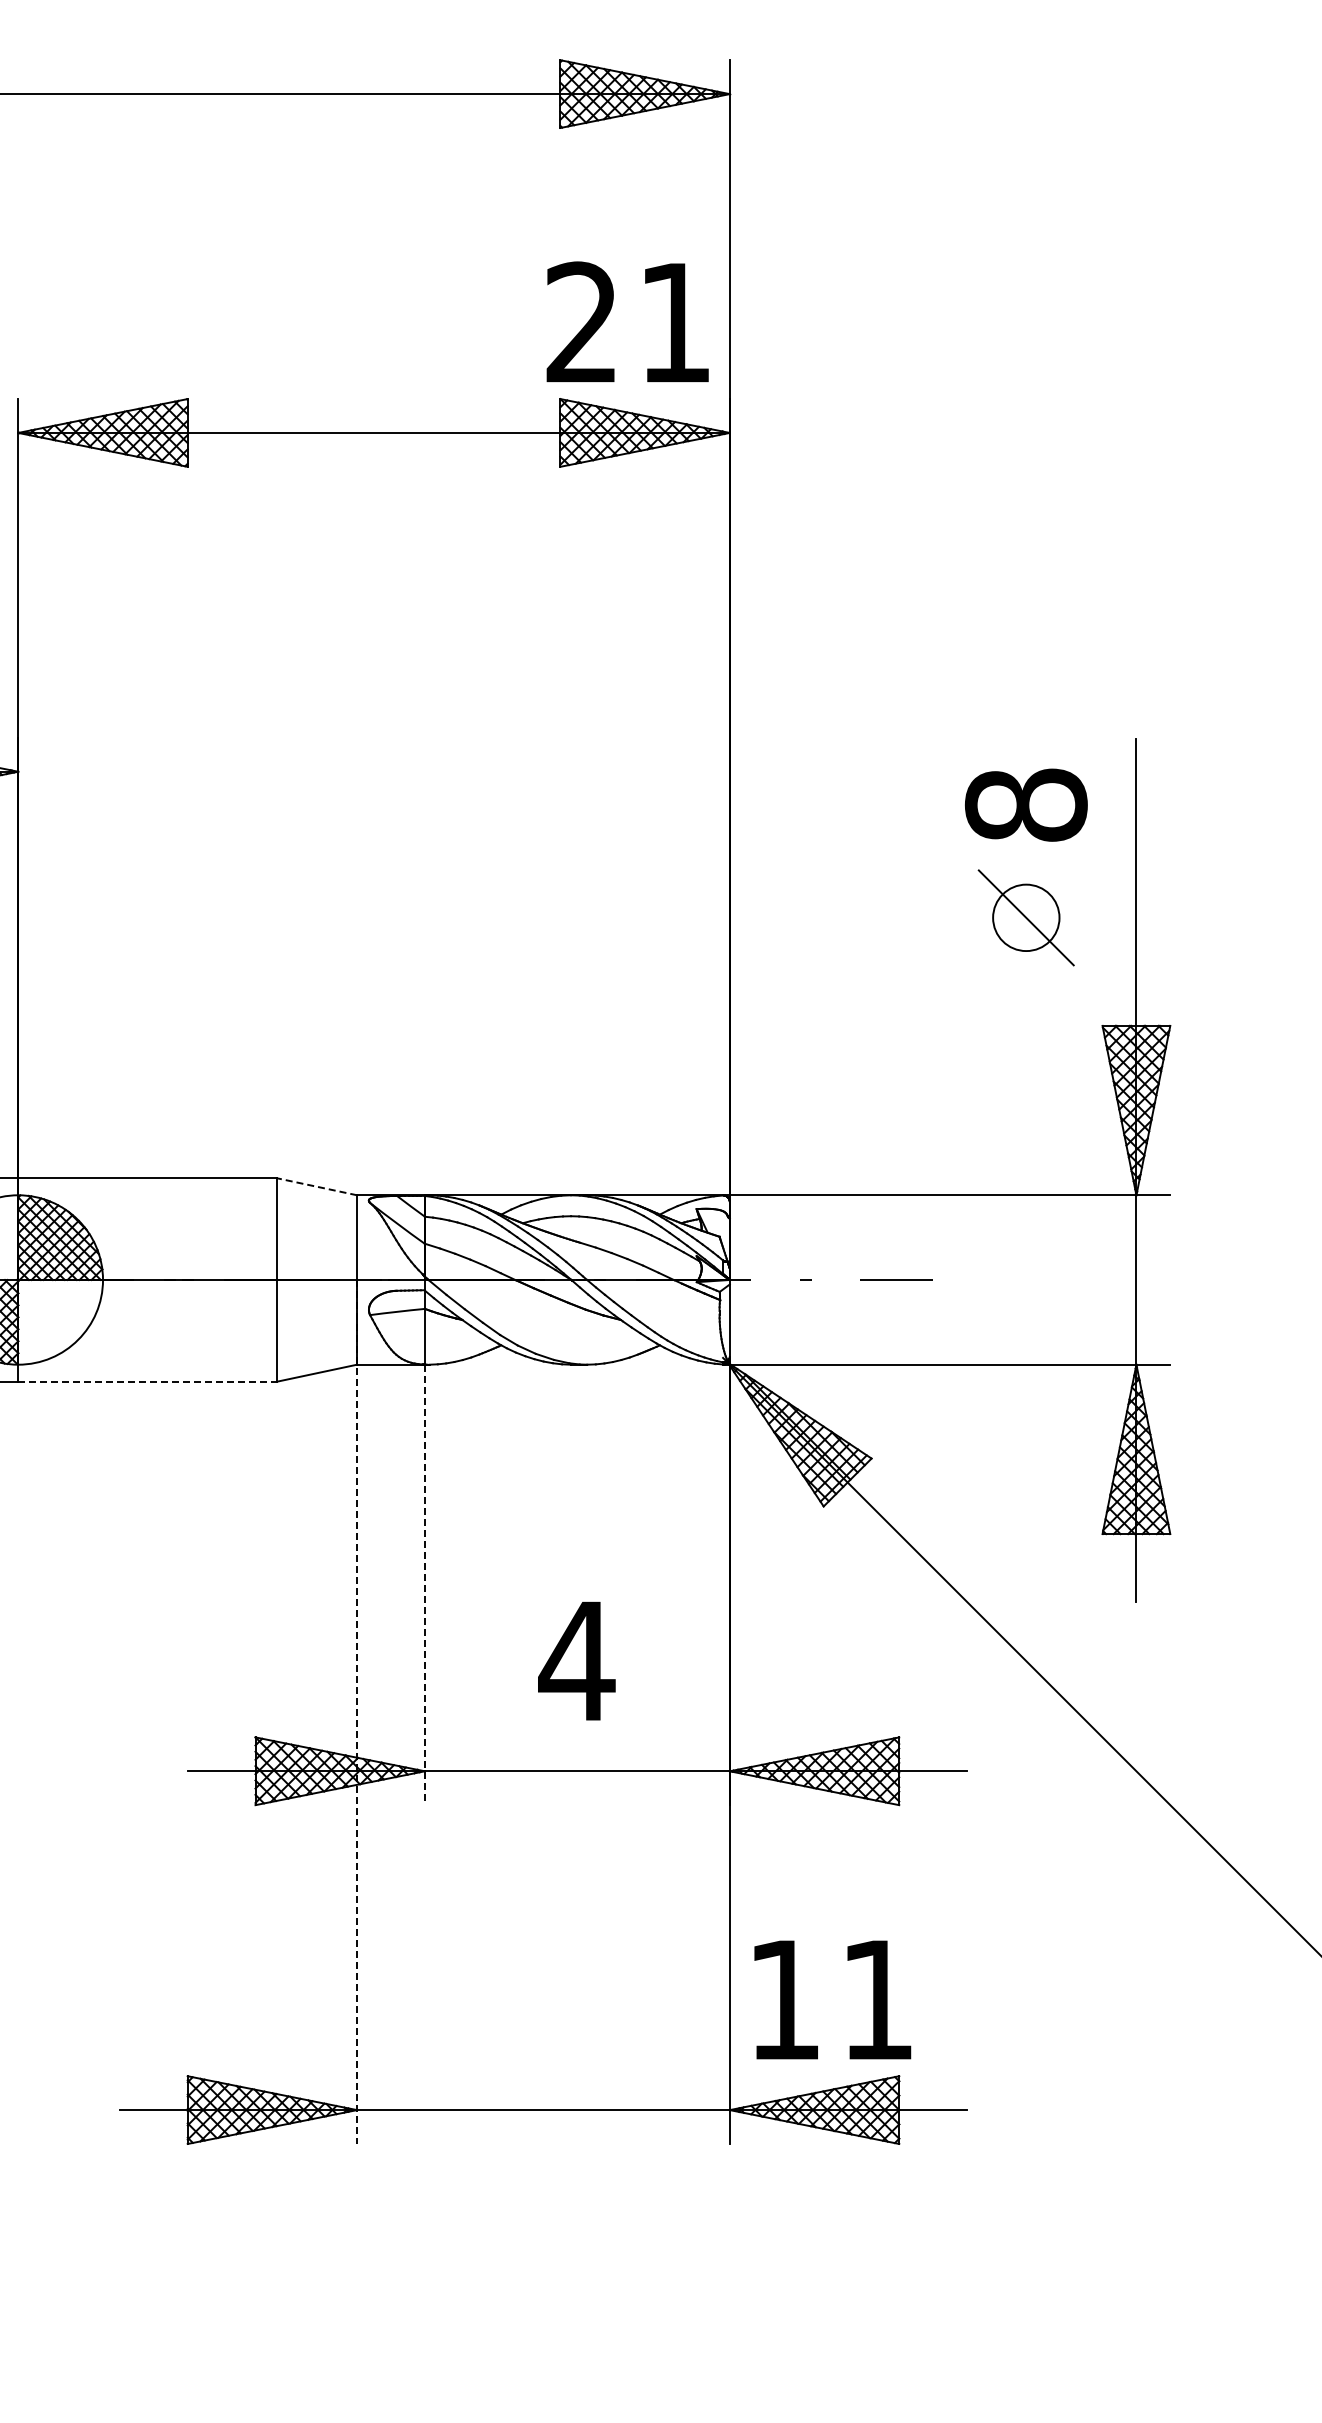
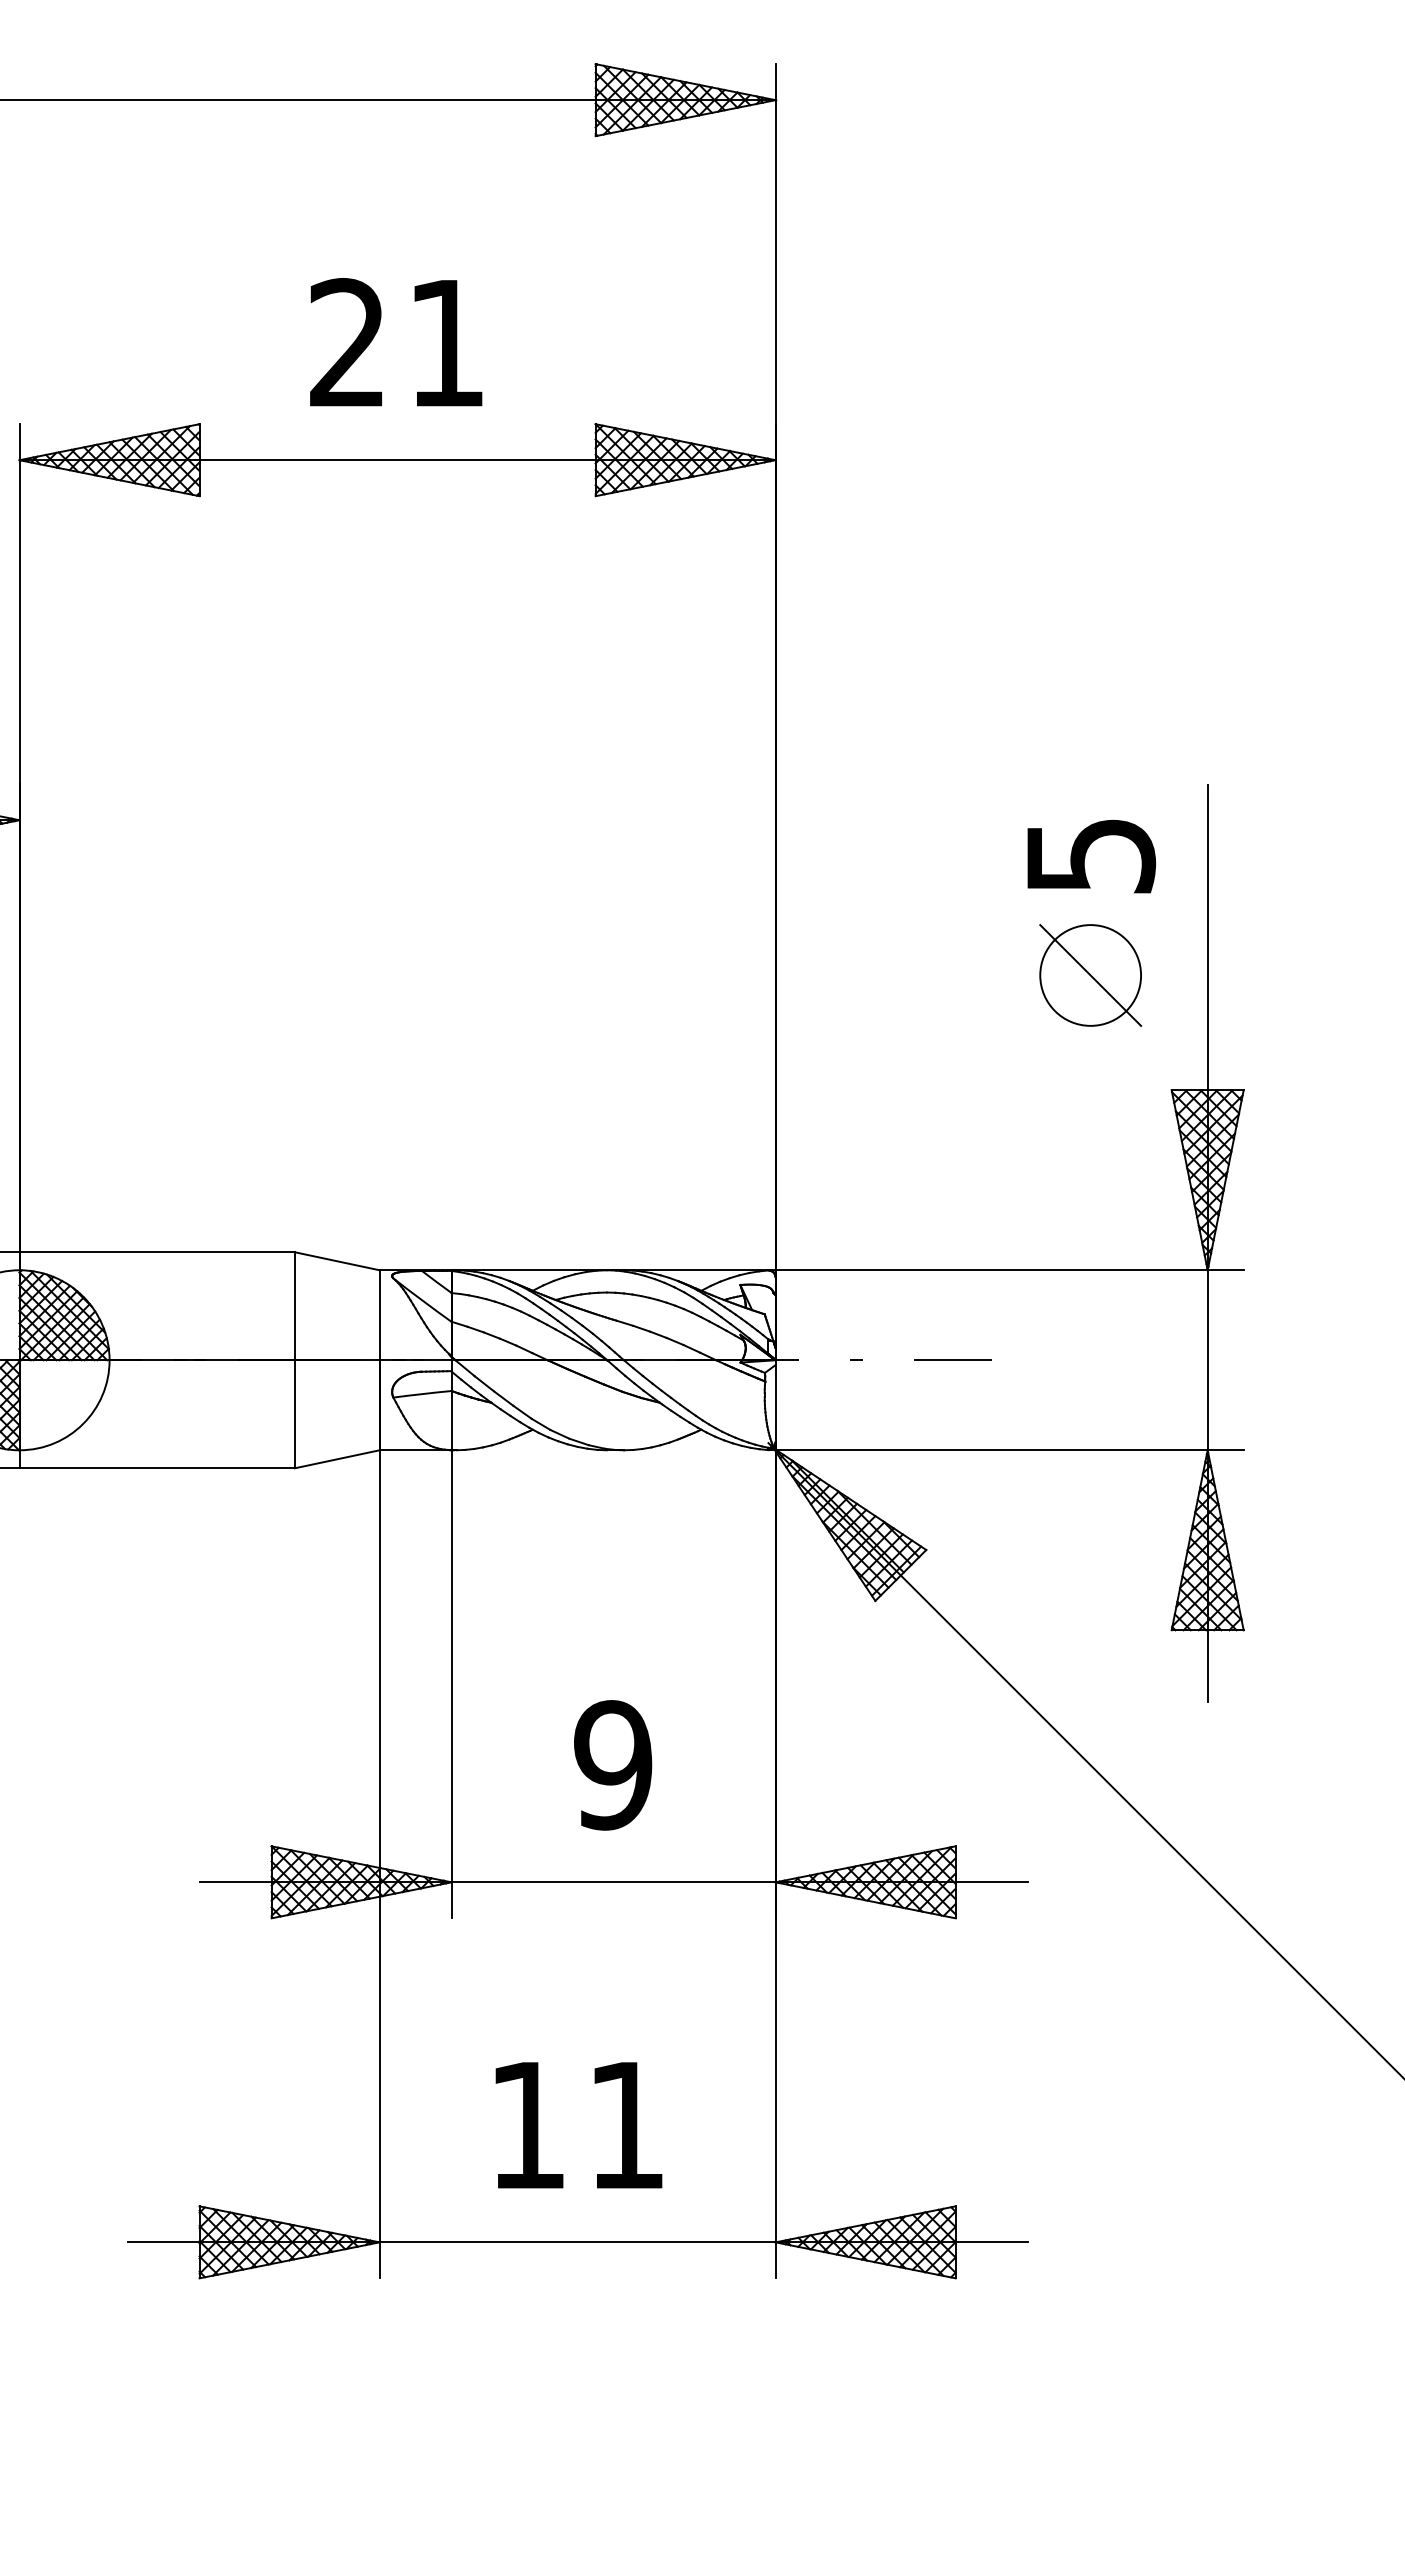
text: (627, 321) -> (395, 341), moved
text: (1025, 804) -> (1089, 855), 8 -> 5
circle: (1025, 917) -> (1089, 975), size x1.43
line: (317, 1186) -> (337, 1260), dashed -> solid
line: (147, 1381) -> (156, 1468), dashed -> solid
line: (424, 1585) -> (451, 1684), dashed -> solid
text: (576, 1660) -> (612, 1764), 4 -> 9
line: (357, 1711) -> (380, 1818), dashed -> solid
text: (832, 1999) -> (578, 2124), moved

